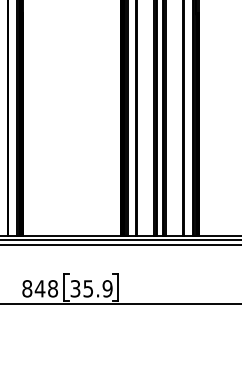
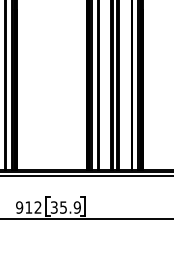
text: (39, 288) -> (28, 207), 848 -> 912

